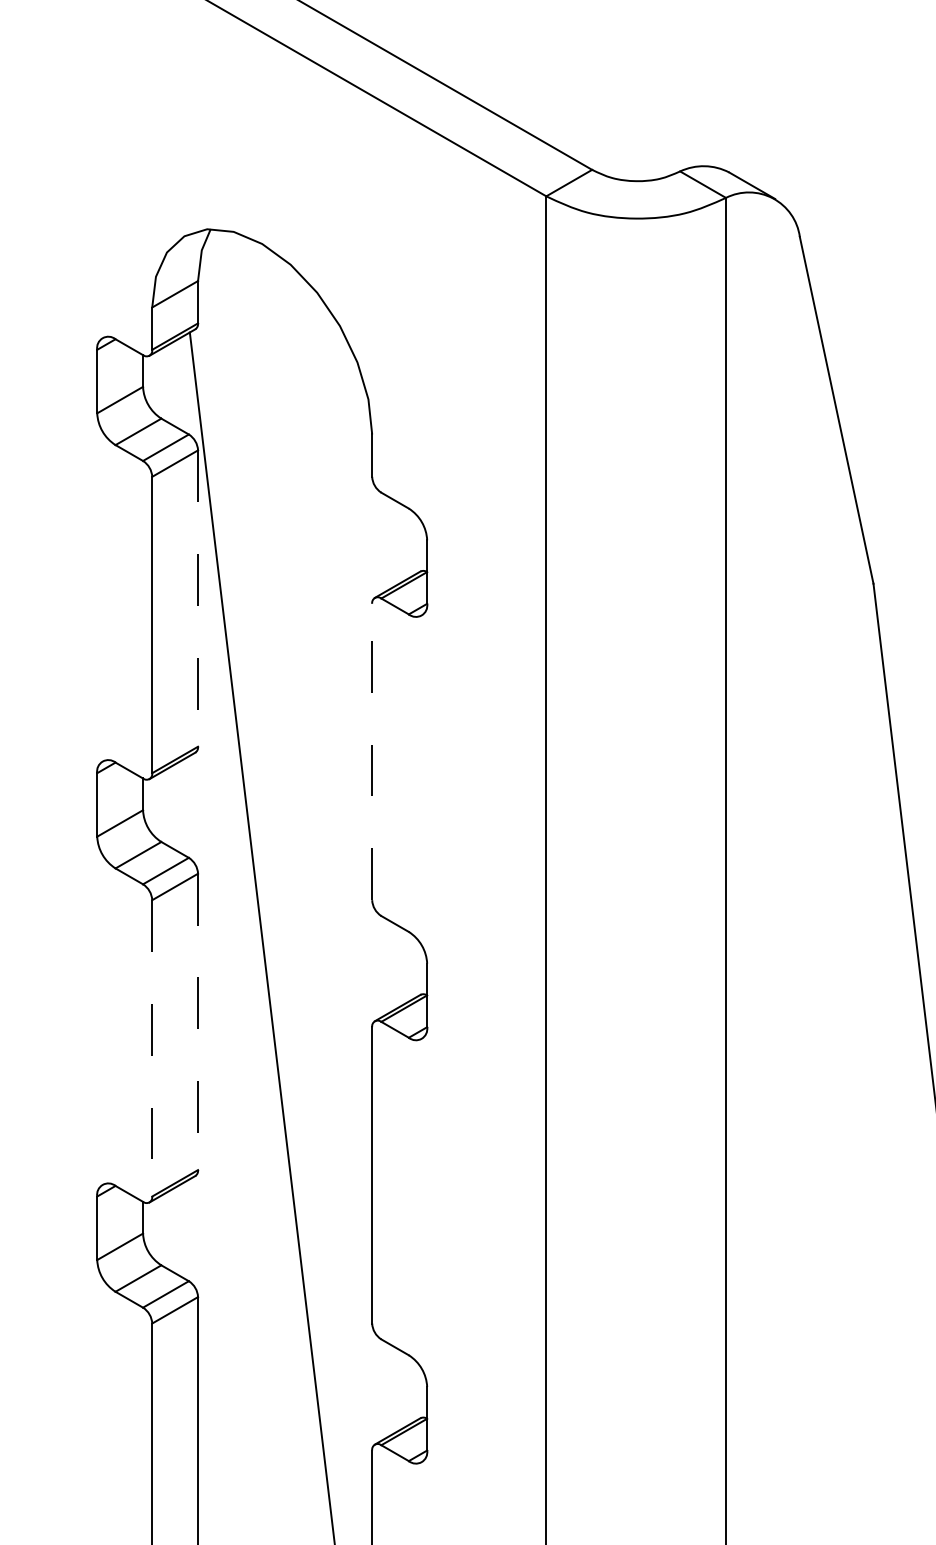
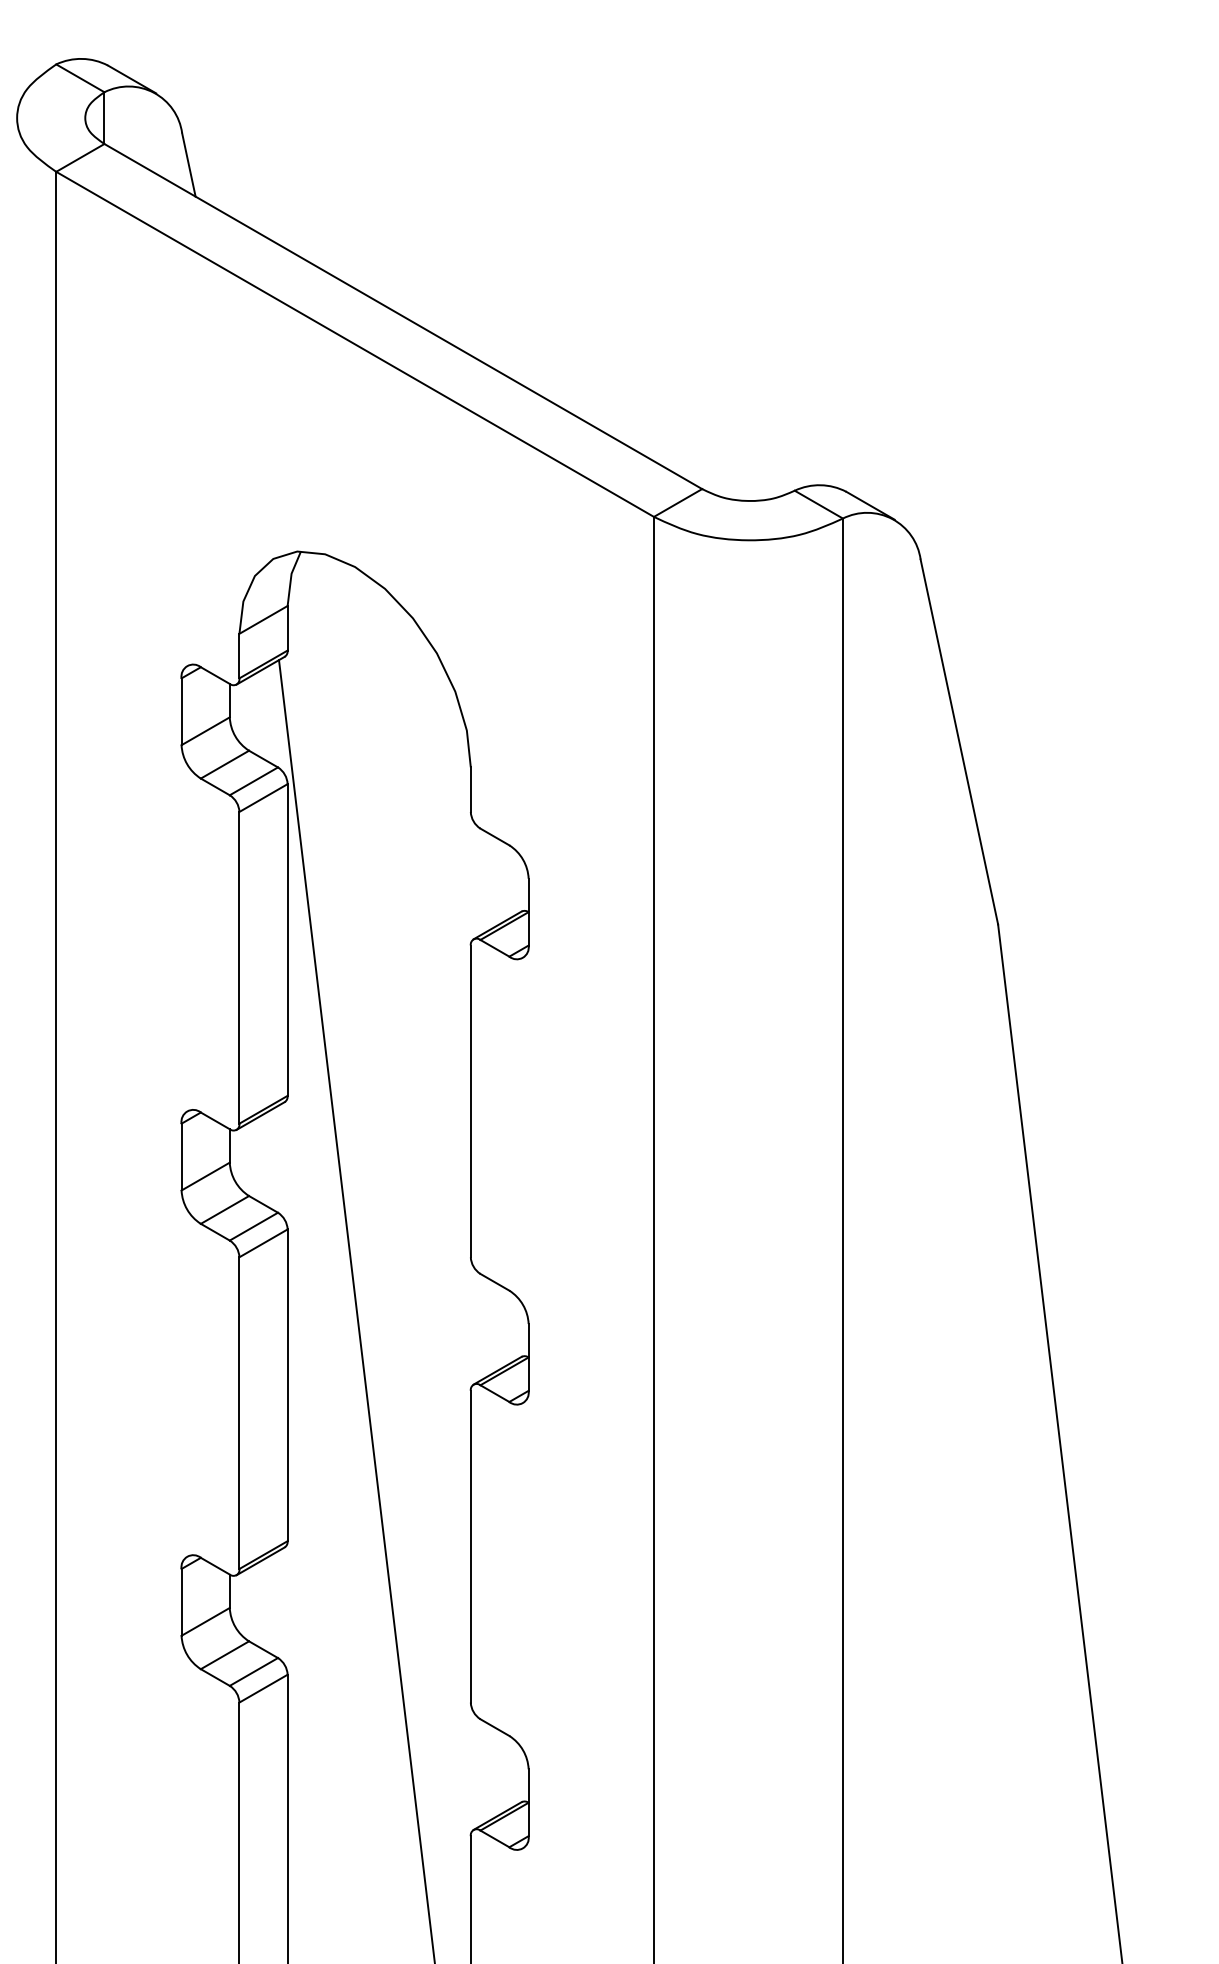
line: (197, 599) -> (287, 940), dashed -> solid
line: (371, 752) -> (470, 1101), dashed -> solid
line: (197, 1022) -> (287, 1385), dashed -> solid
line: (152, 1048) -> (239, 1413), dashed -> solid

